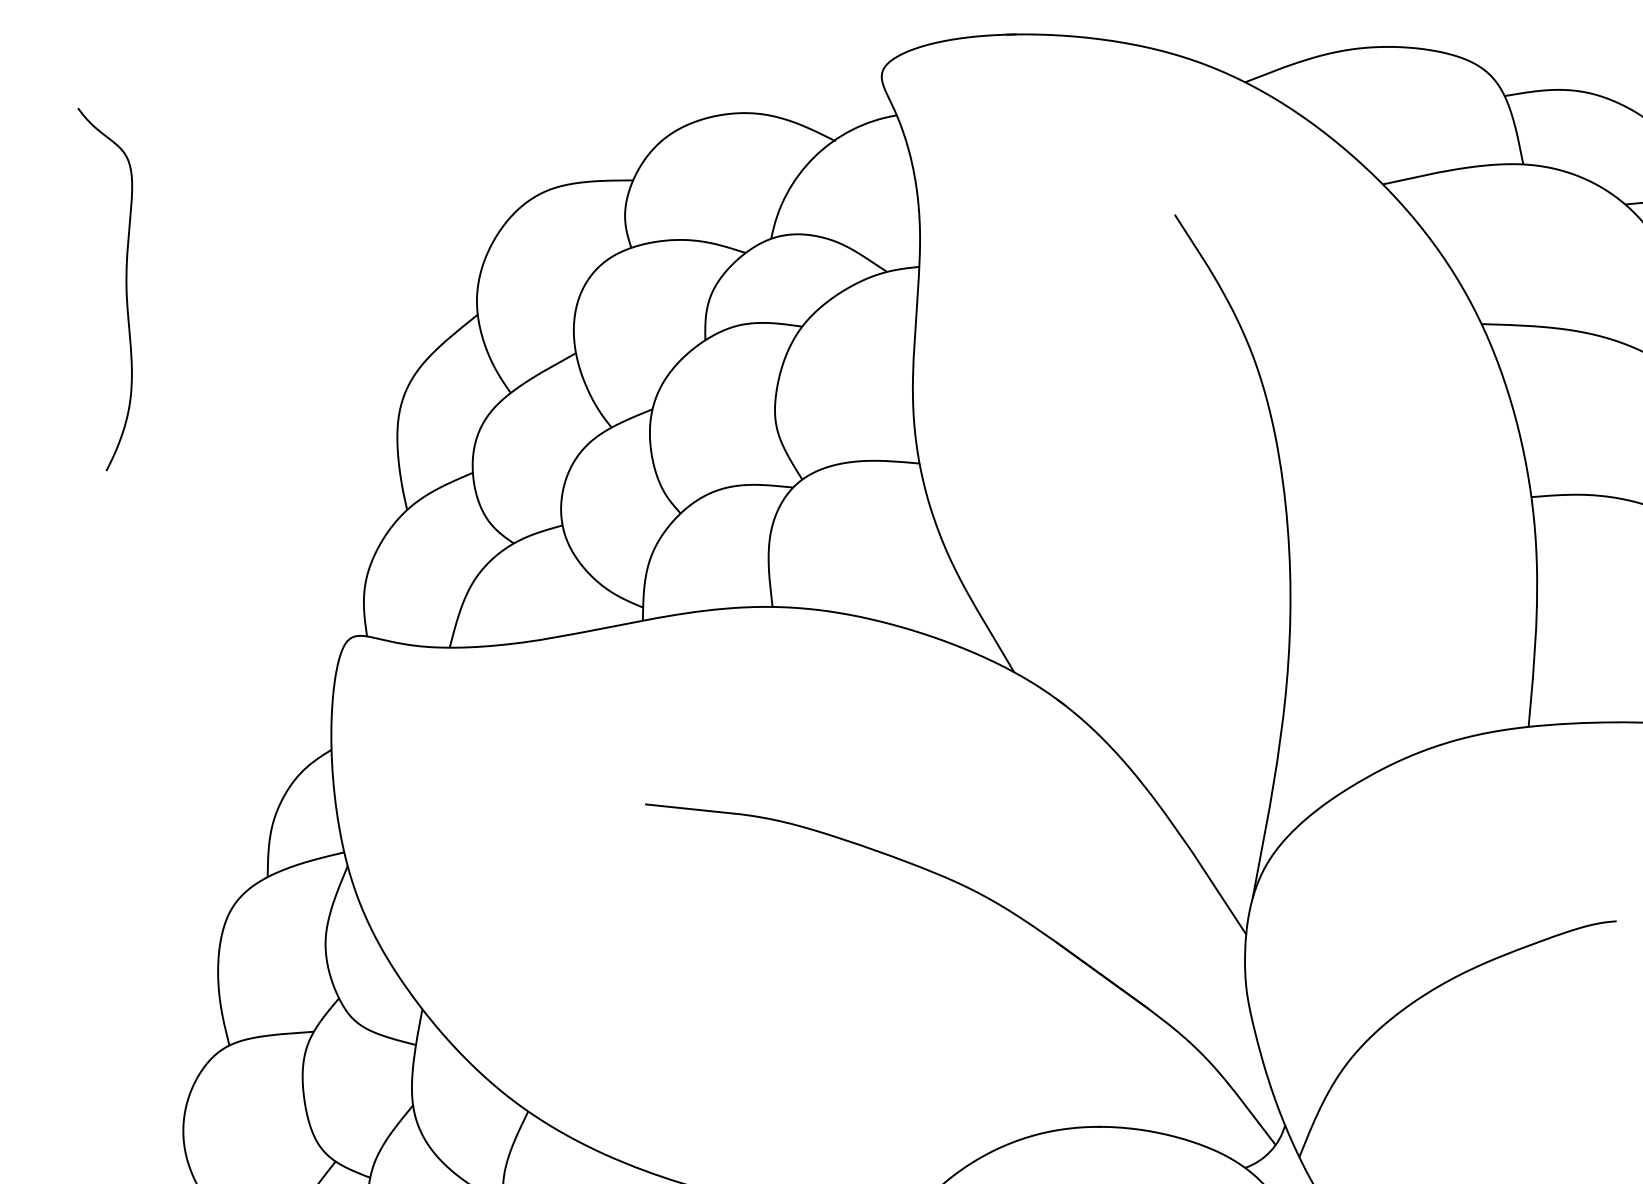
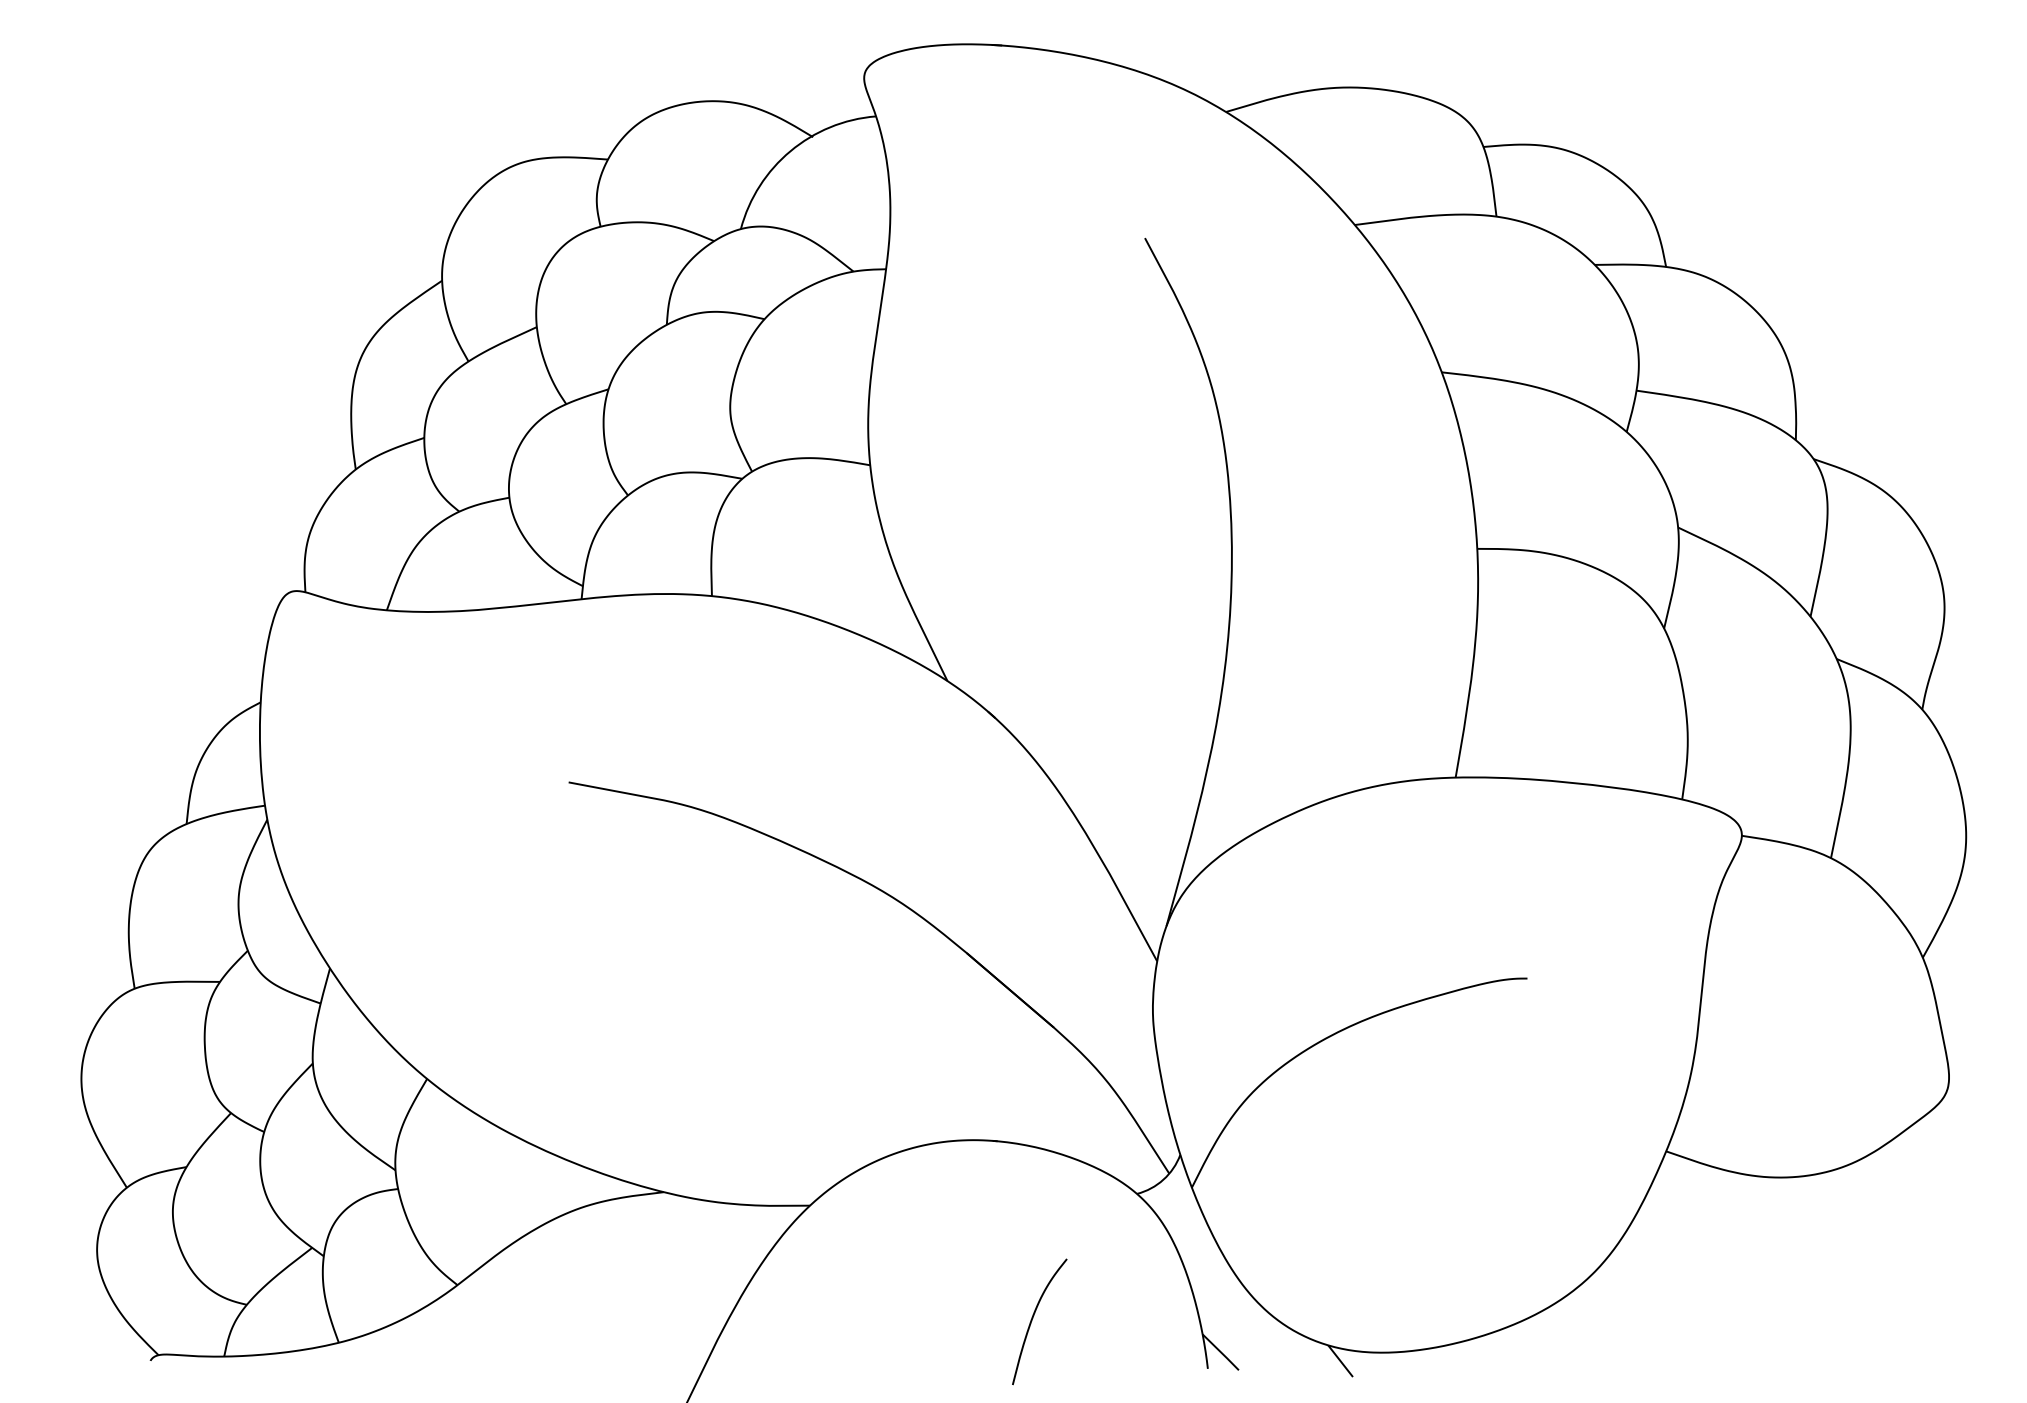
curve: (125, 286) -> (93, 223), removed

